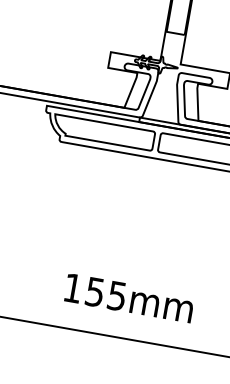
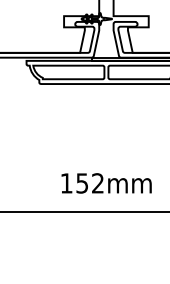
text: (116, 296) -> (97, 183), 155mm -> 152mm

